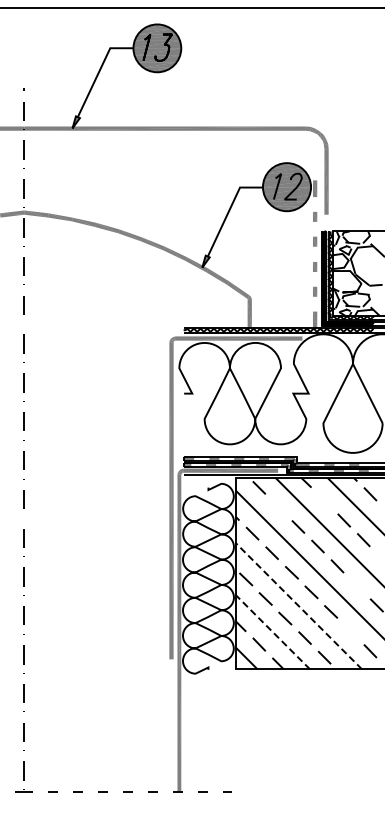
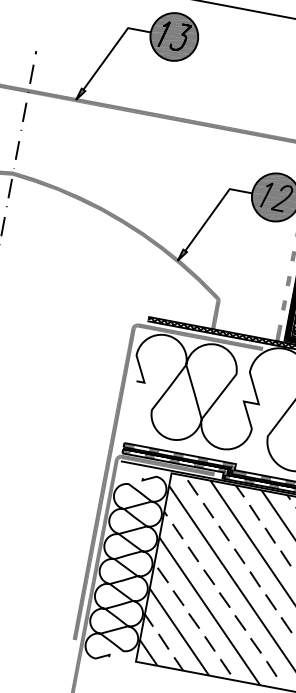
line: (324, 500) -> (254, 512), added
line: (278, 507) -> (208, 510), added
line: (357, 585) -> (271, 601), added
line: (298, 605) -> (209, 610), dashed -> solid
line: (350, 631) -> (255, 645), added
line: (272, 632) -> (179, 632), dashed -> solid

